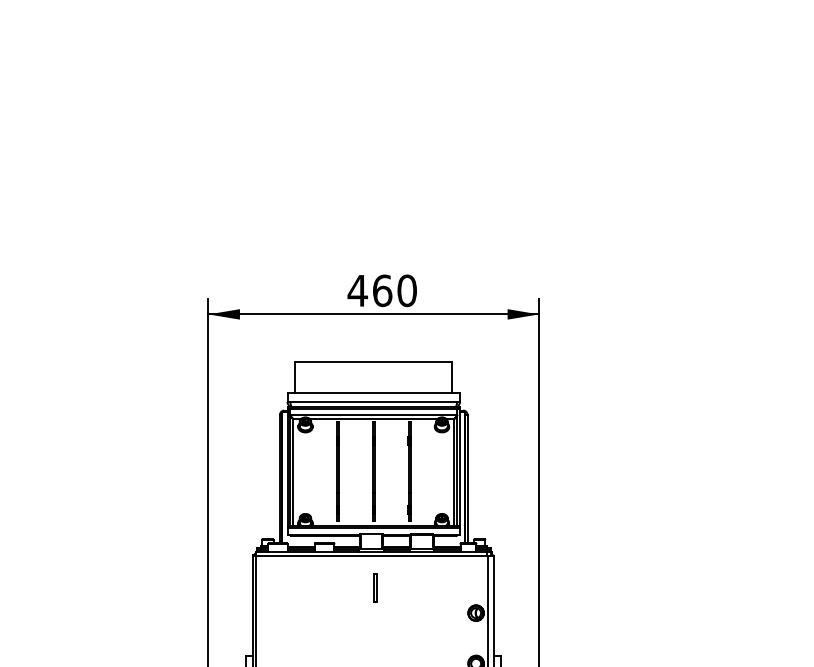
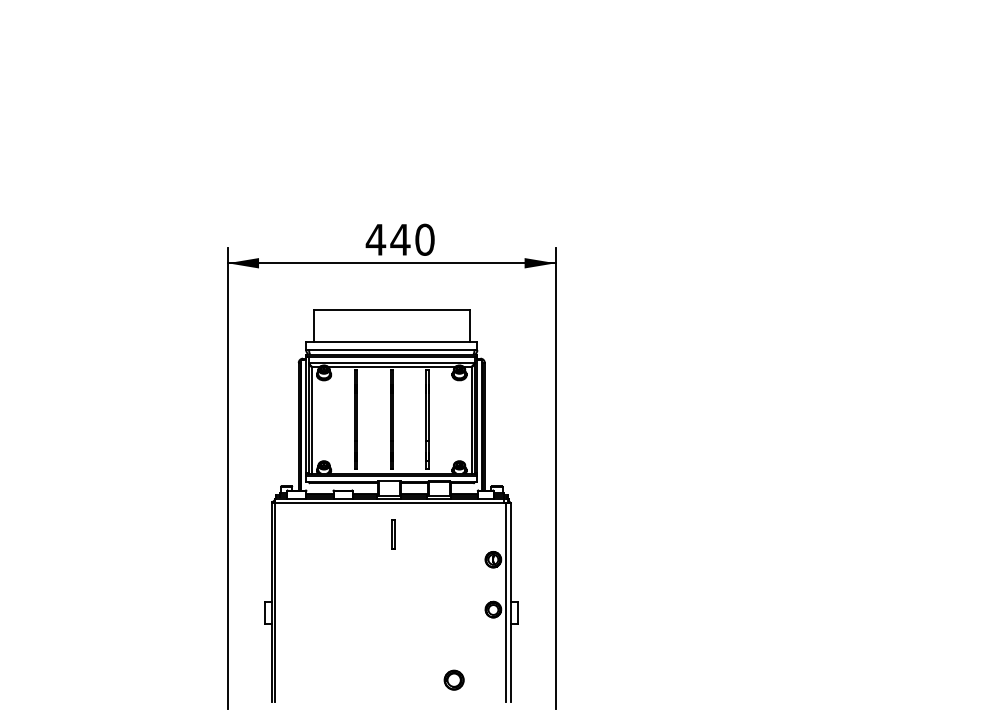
text: (382, 290) -> (400, 239), 460 -> 440

